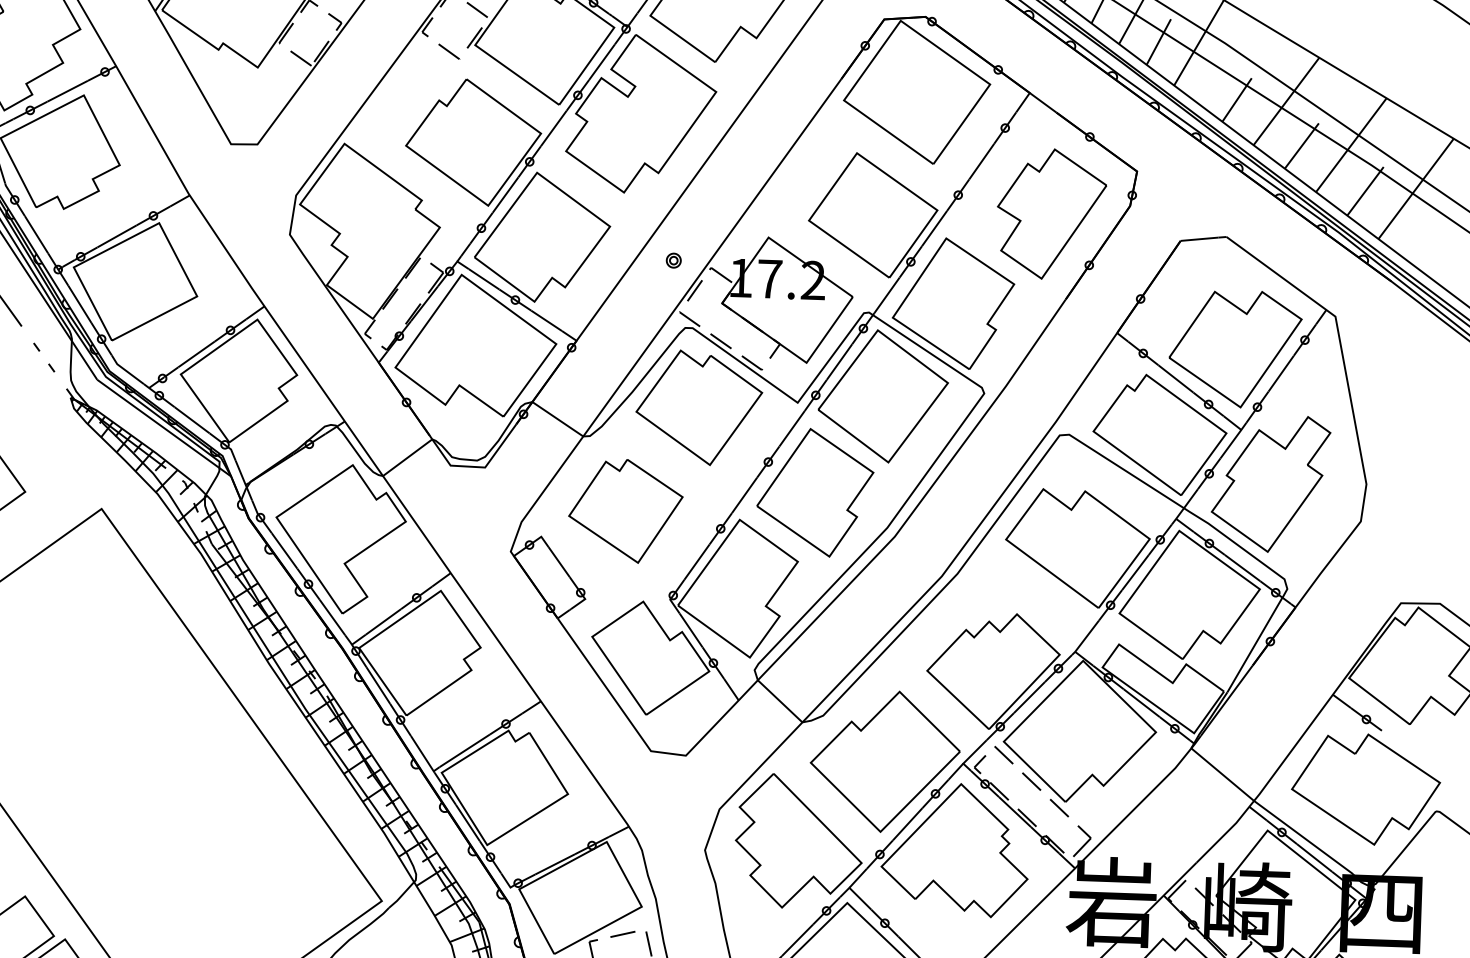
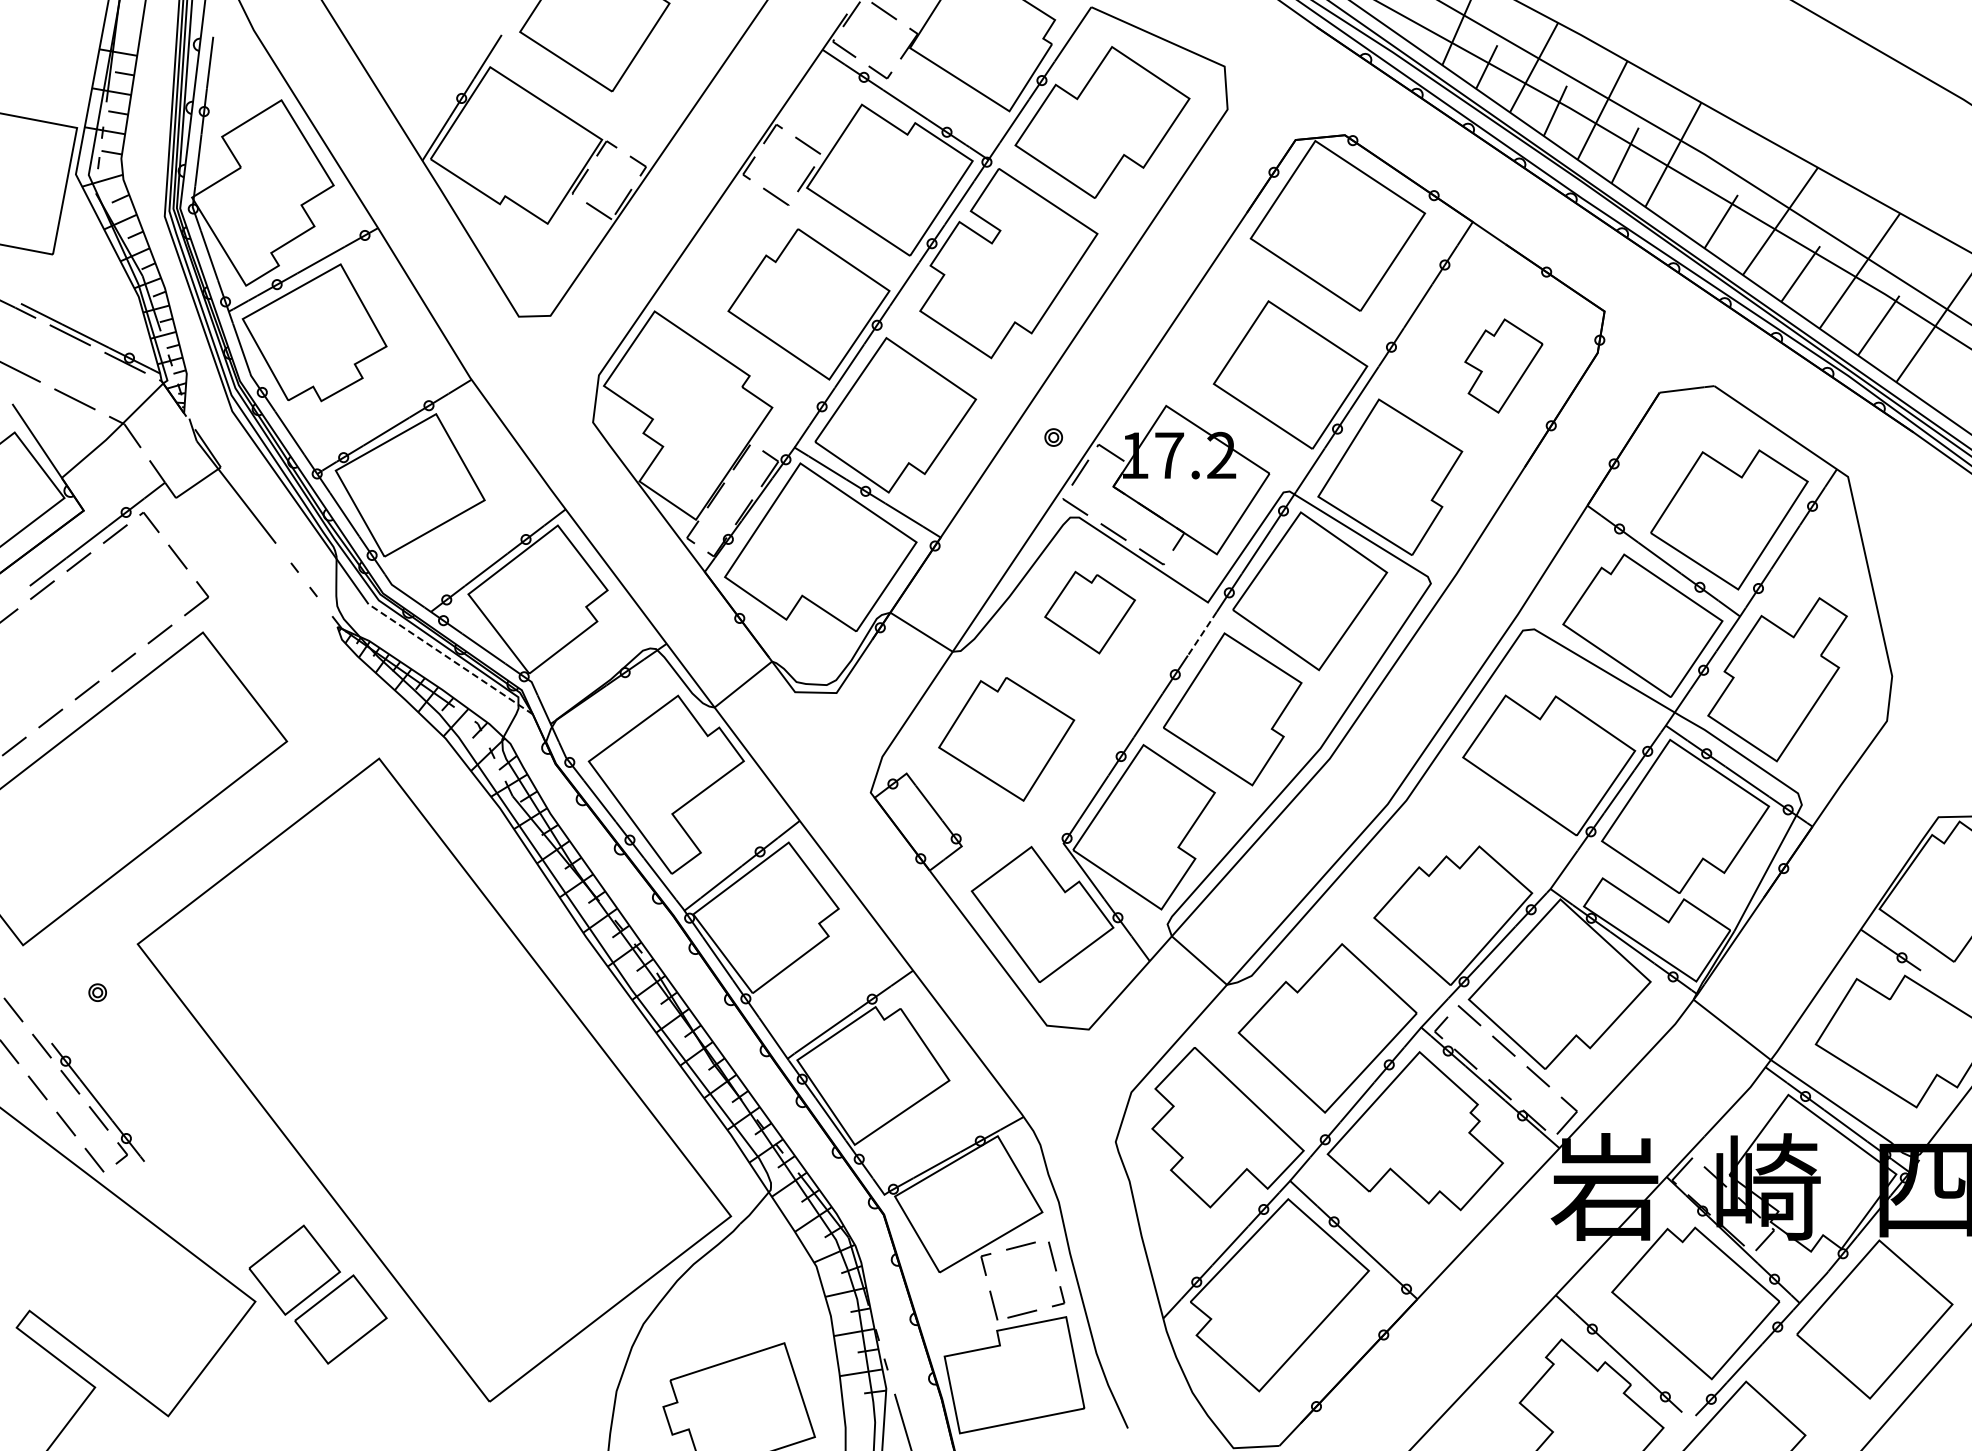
part: (1051, 213) -> (1503, 365), size x0.6
part: (698, 407) -> (1089, 612), size x0.6
line: (164, 428) -> (450, 659), solid -> dashed
line: (792, 429) -> (1202, 634), solid -> dashed

